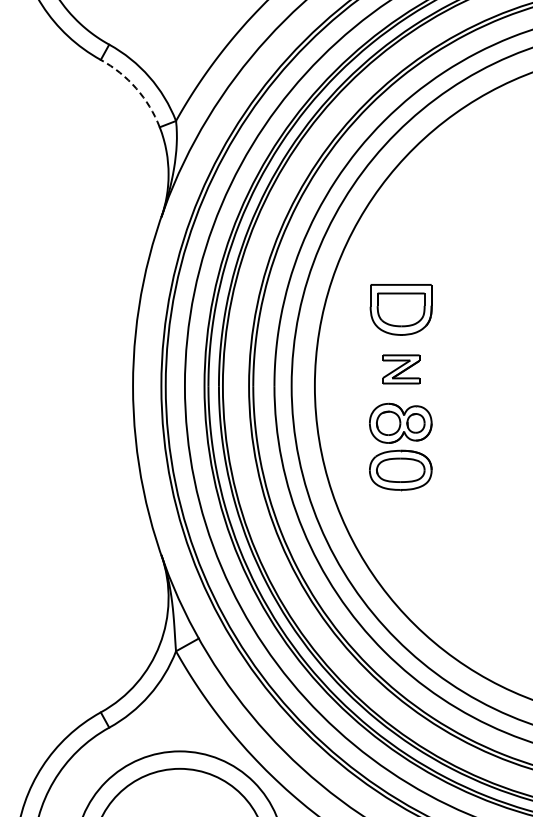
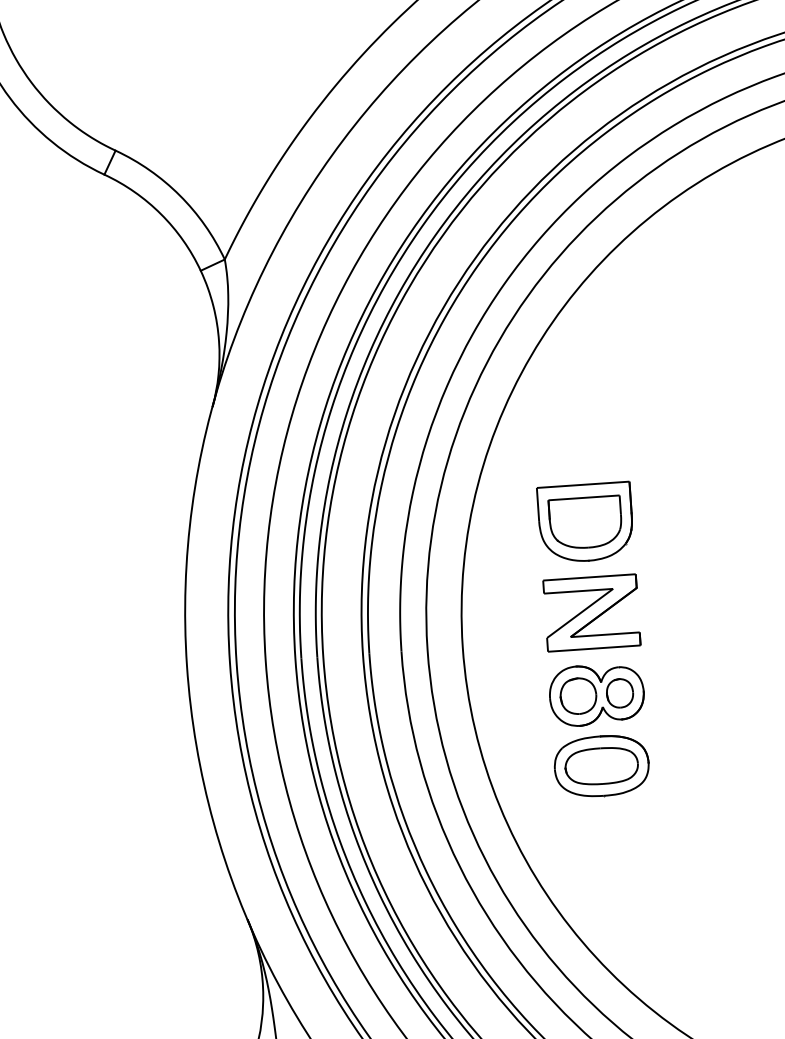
arc: (136, 88) -> (161, 214), dashed -> solid
part: (401, 369) -> (592, 613), size x1.67

